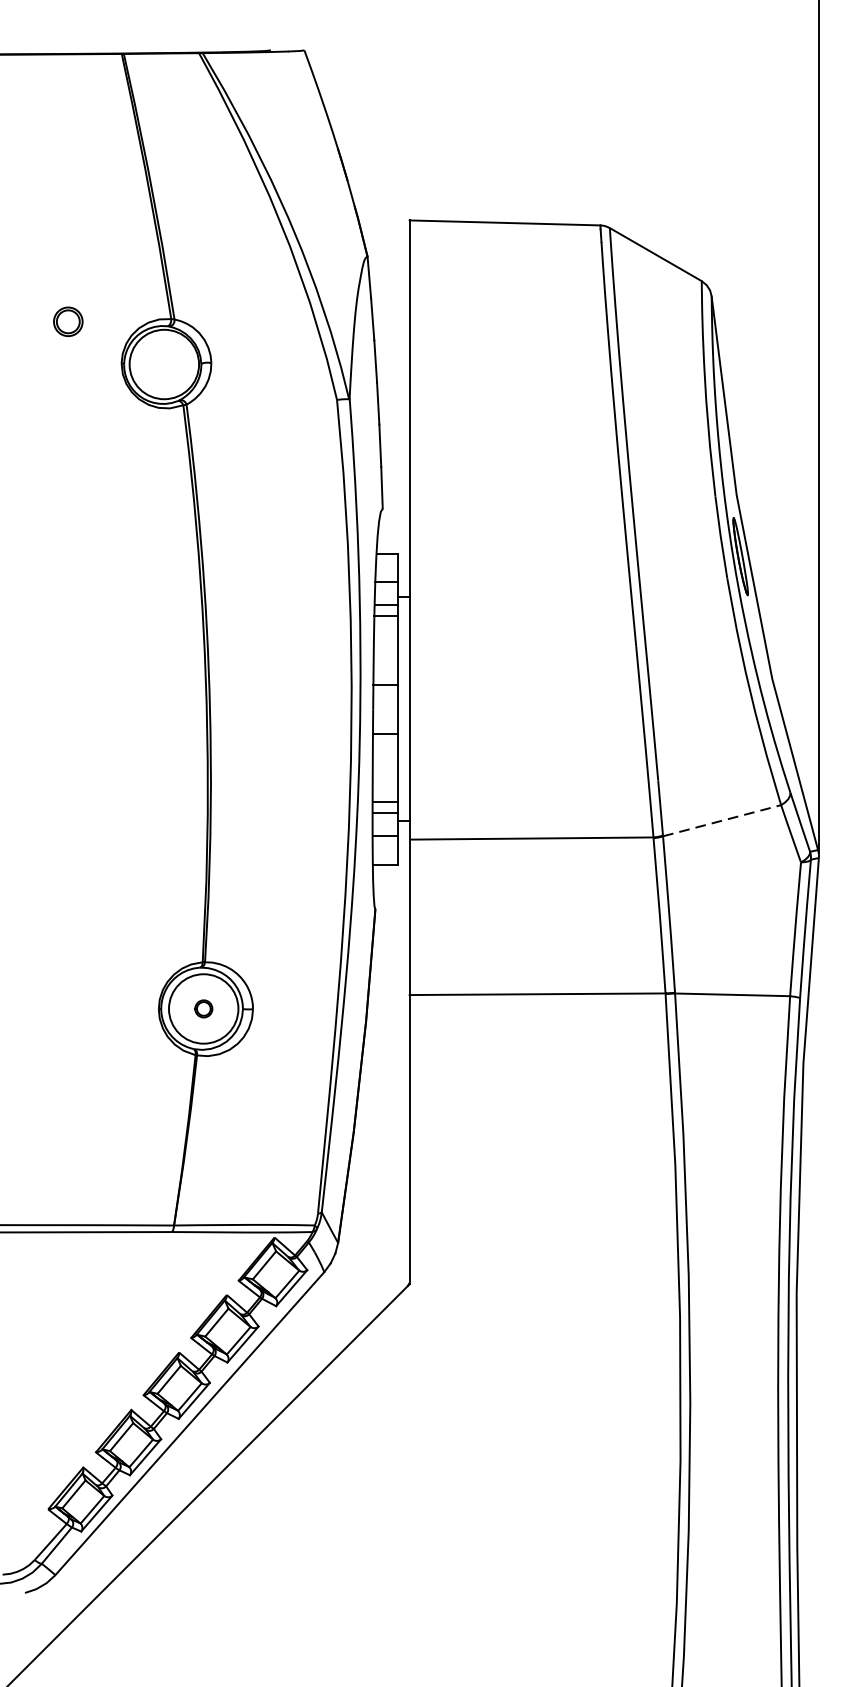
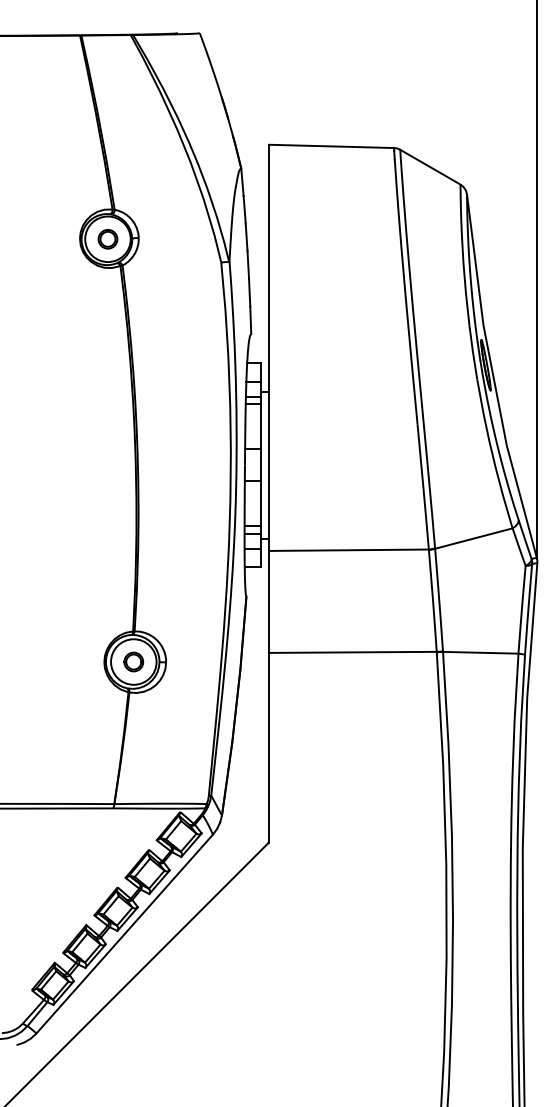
part: (67, 322) -> (107, 239), moved
line: (723, 820) -> (474, 538), dashed -> solid
part: (203, 1008) -> (133, 661), size x1.67

